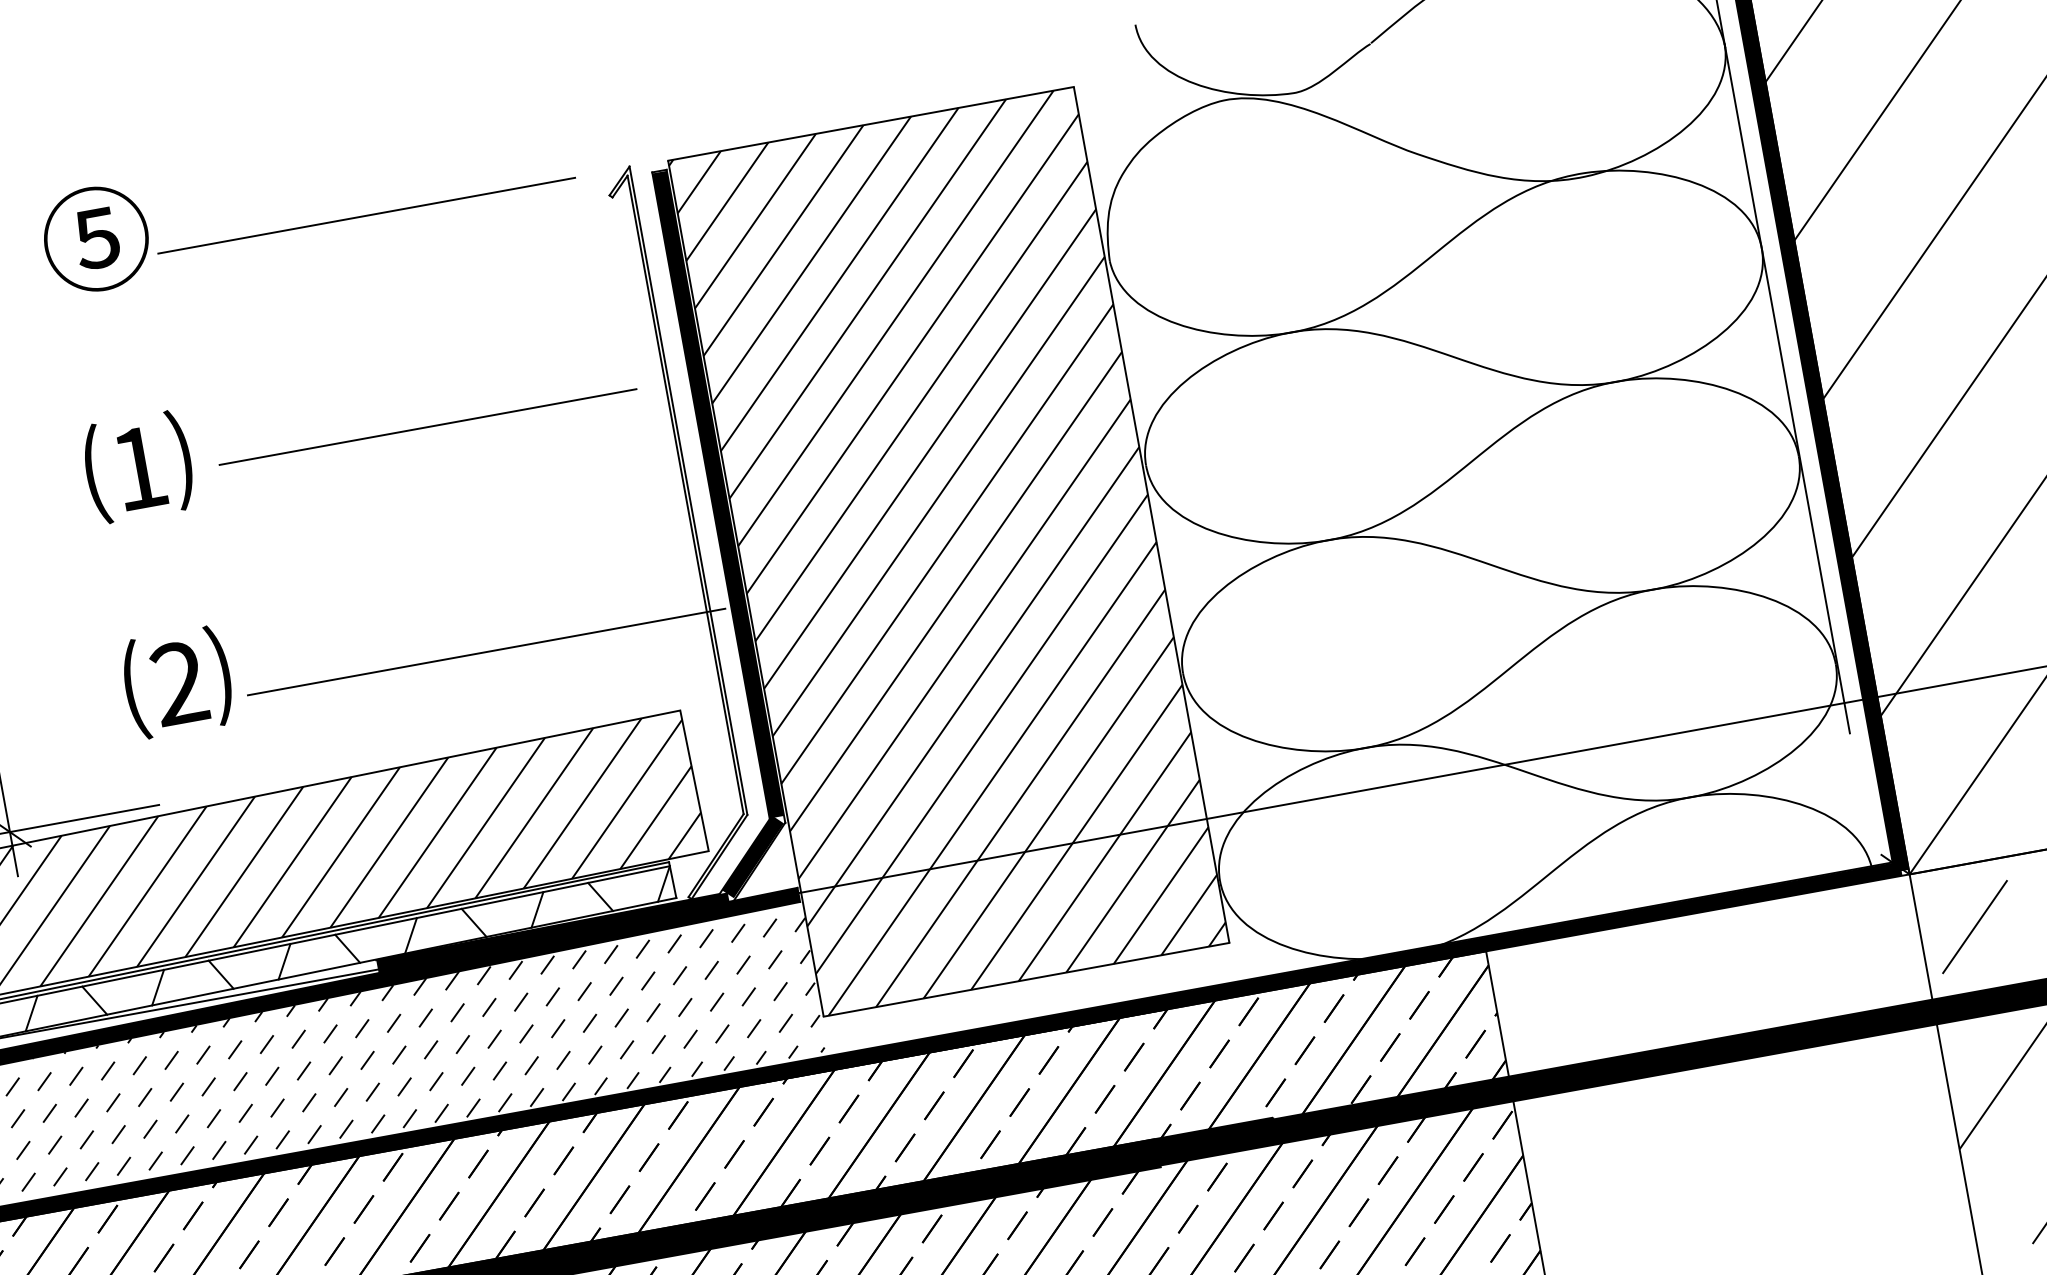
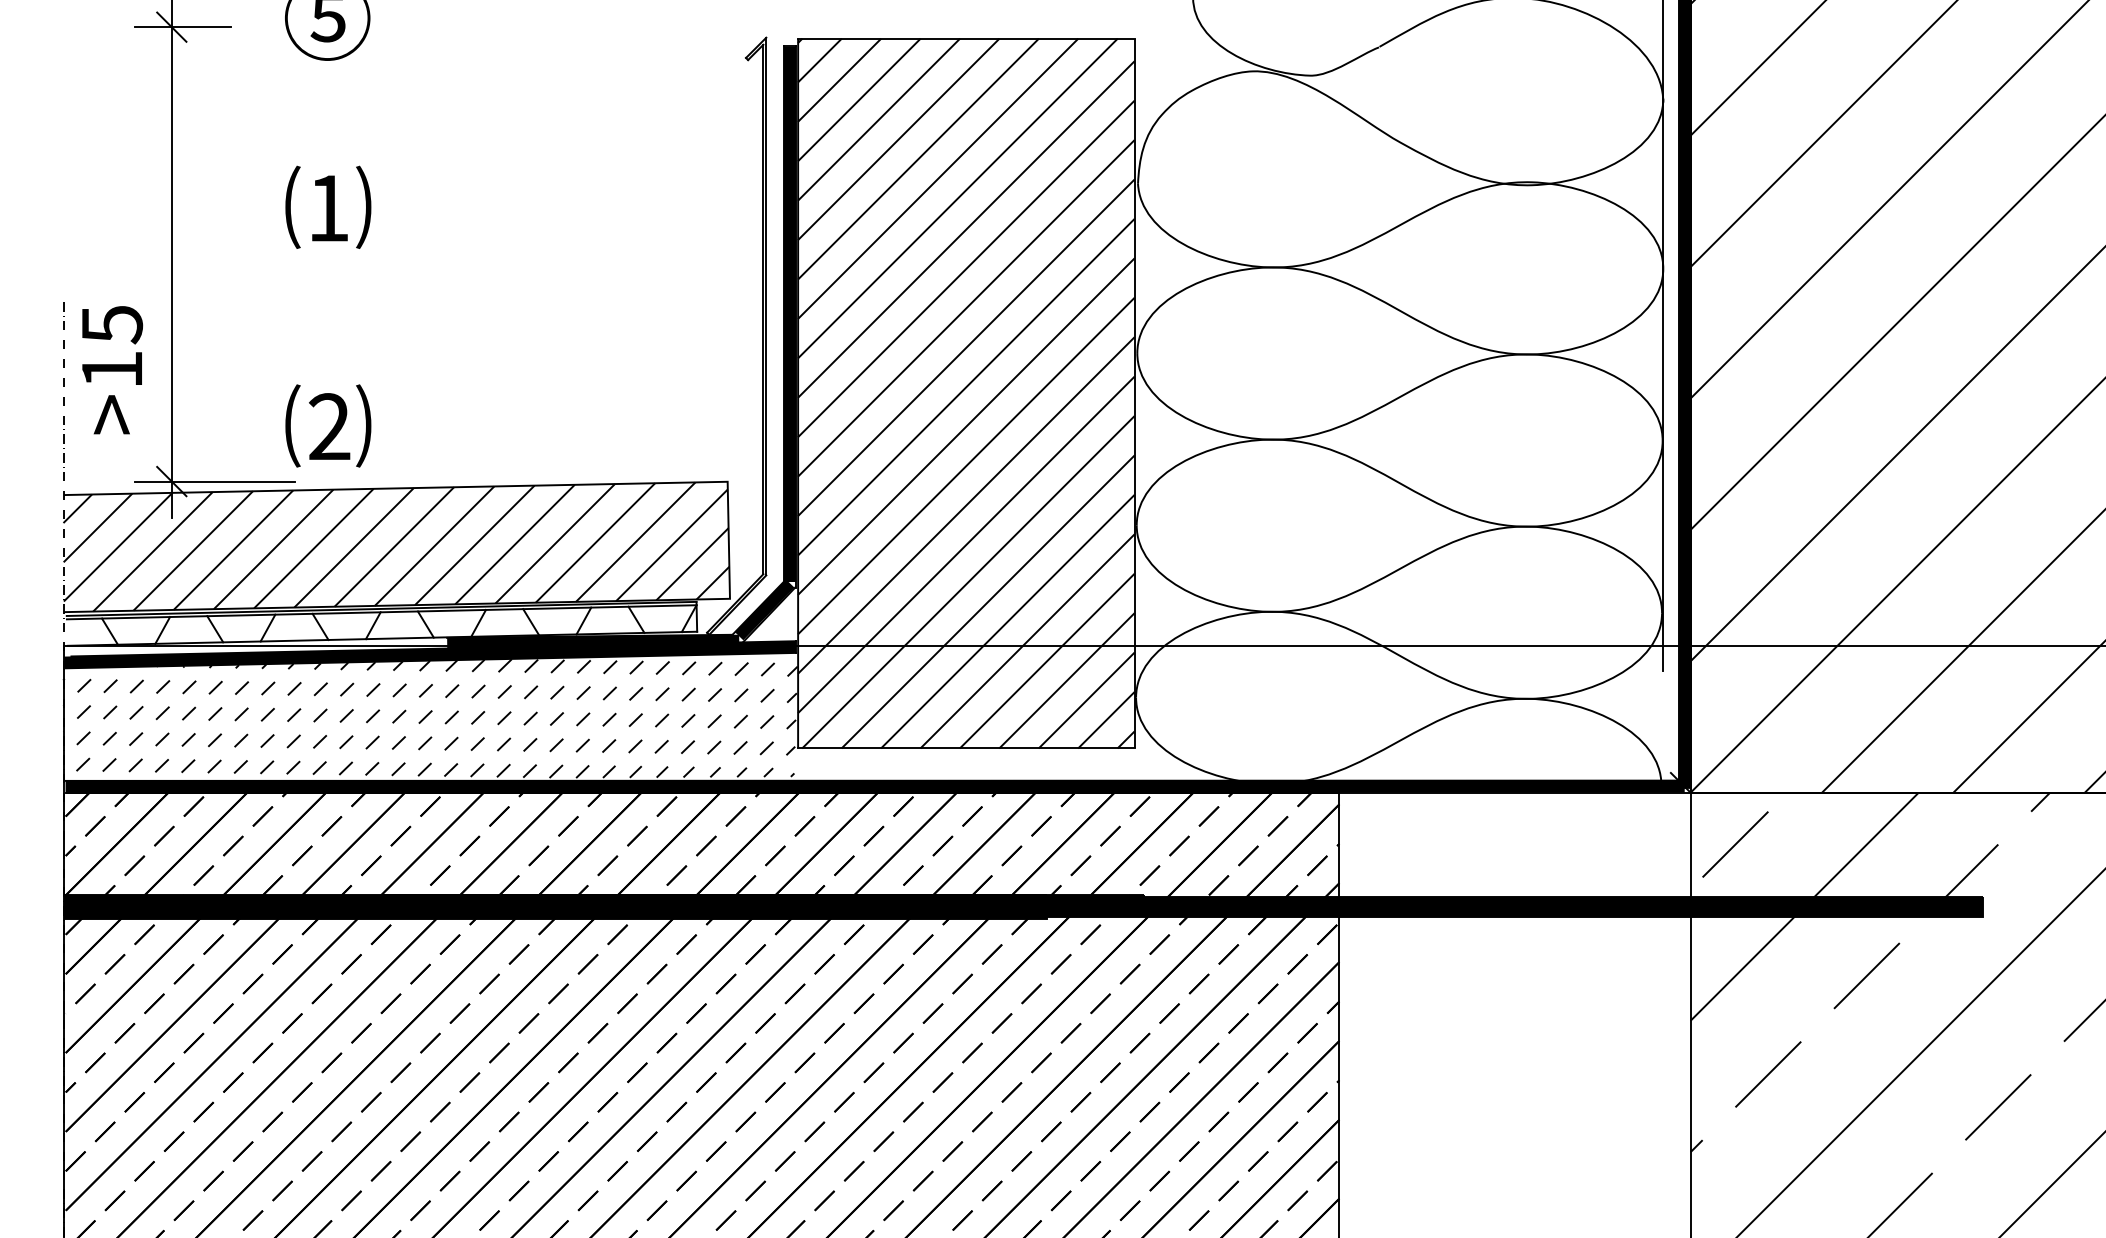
line: (365, 215) -> (547, 38), removed
line: (427, 425) -> (566, 216), removed
line: (486, 651) -> (580, 406), removed
text: (177, 681) -> (328, 425), moved

